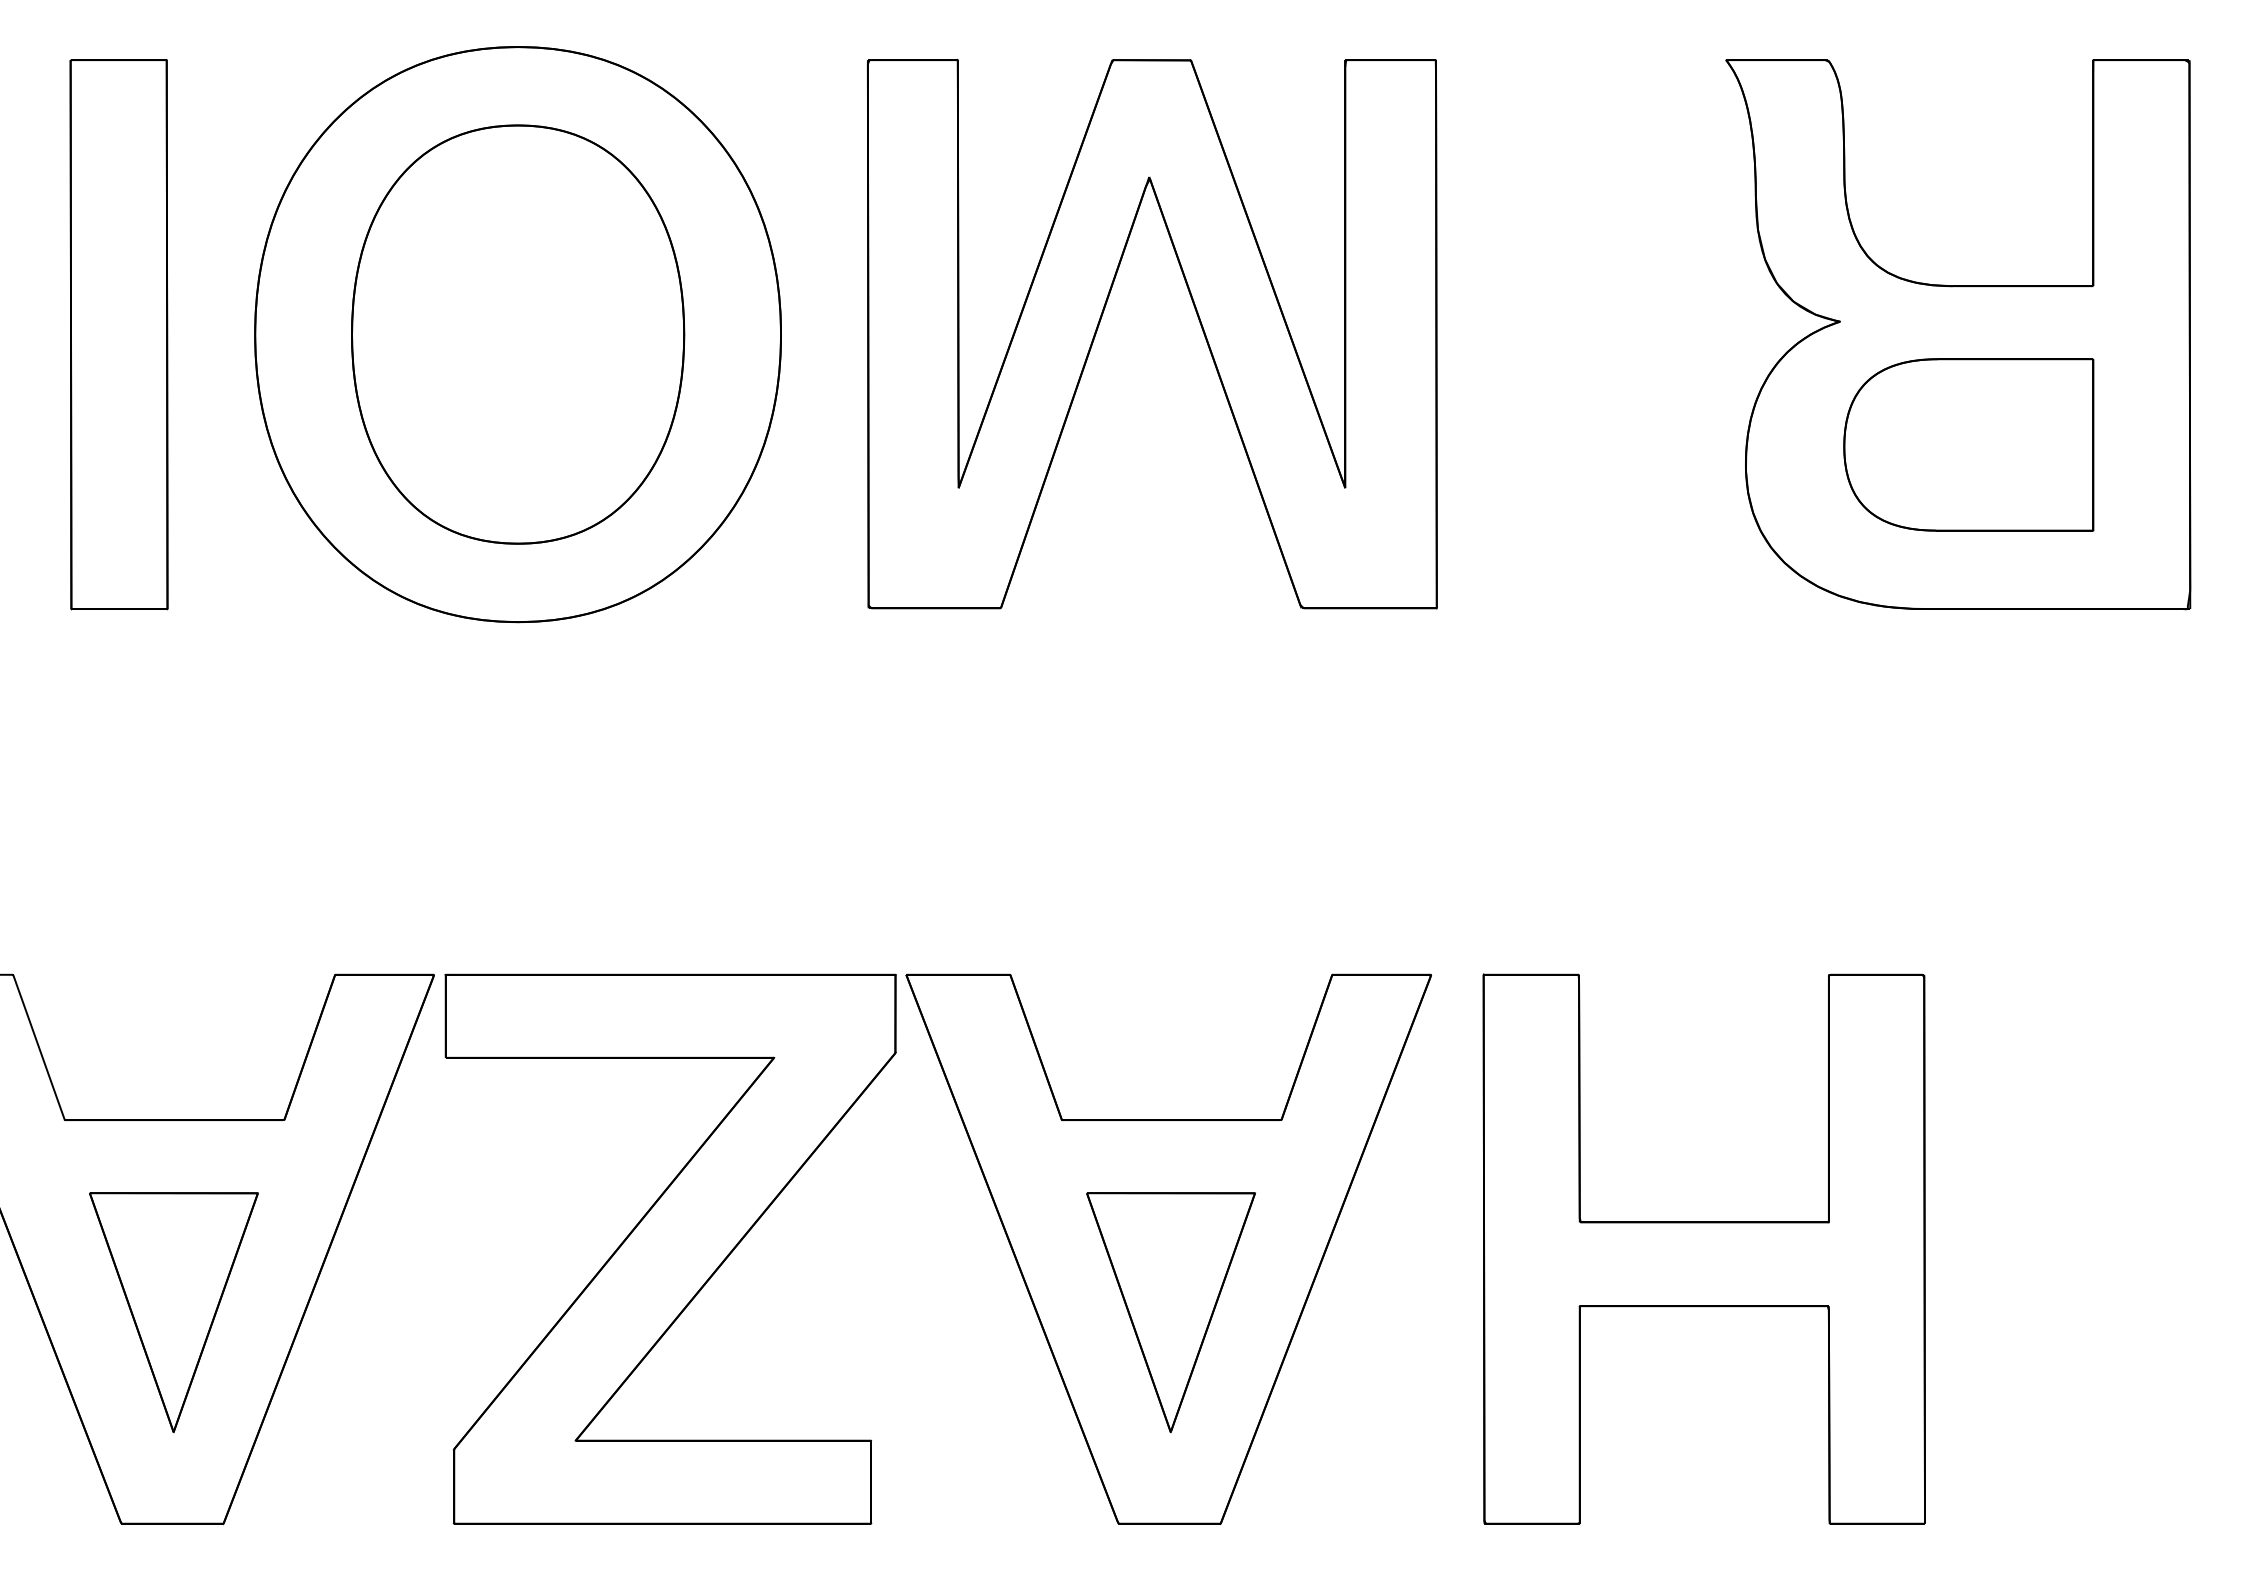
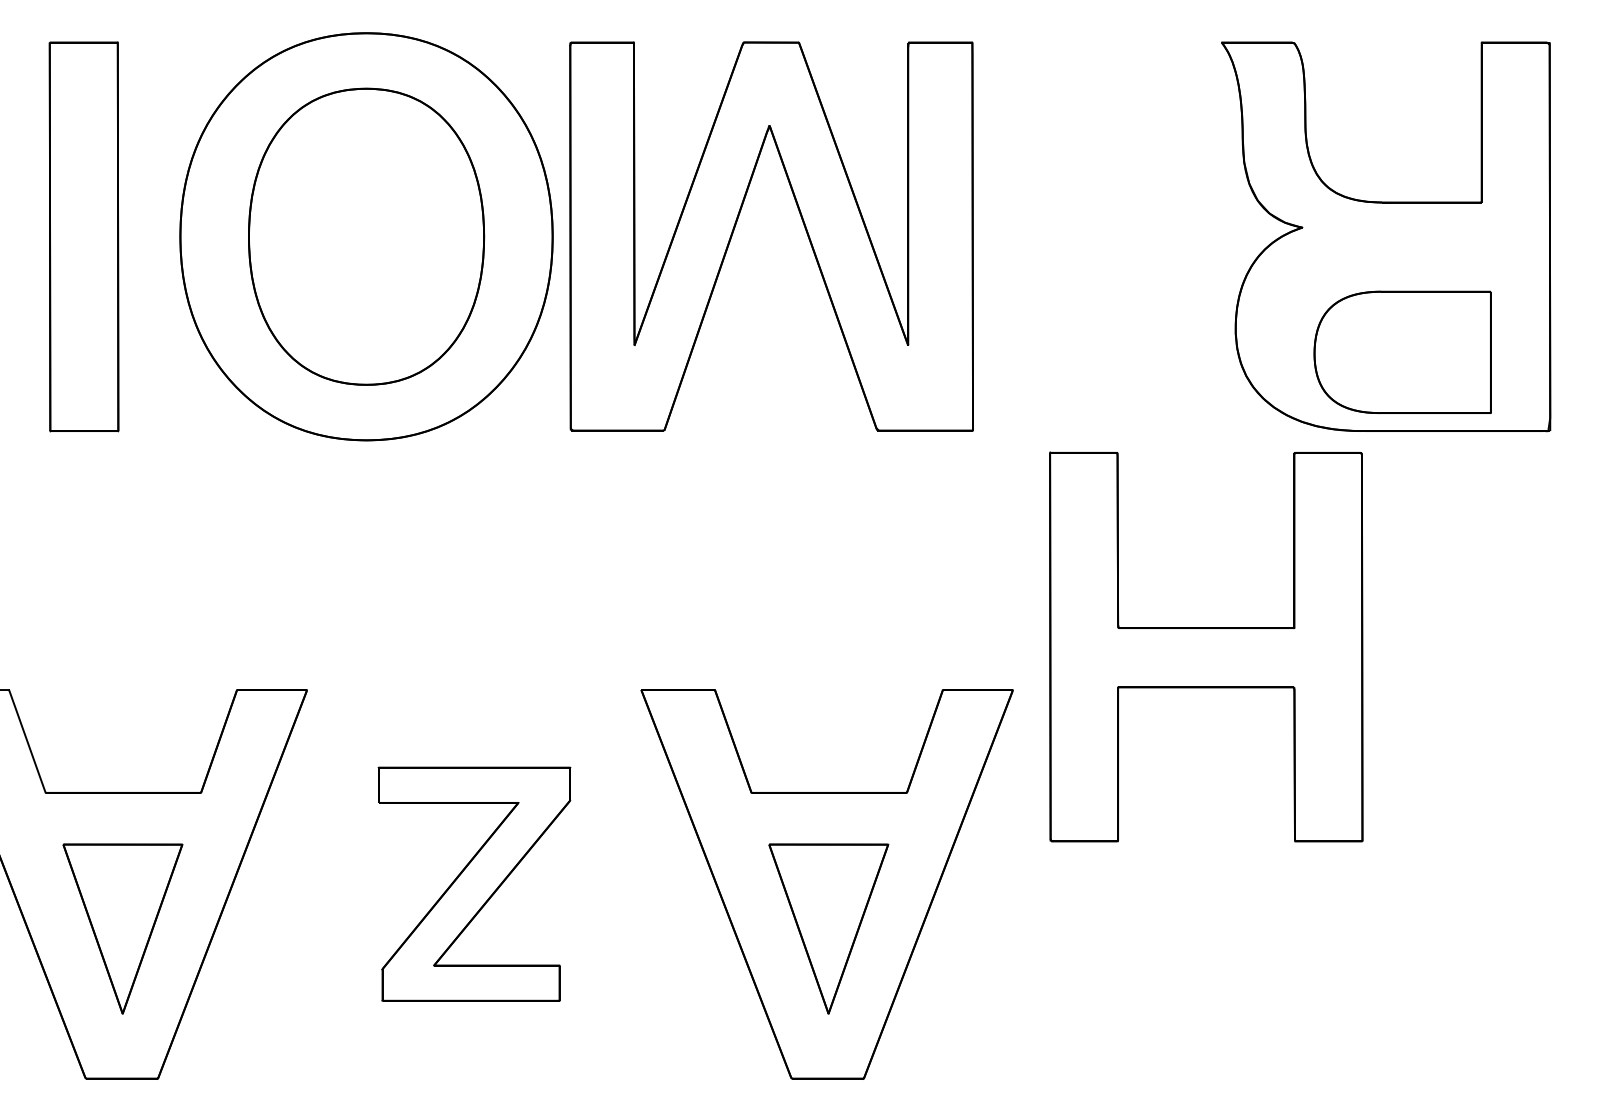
part: (1198, 320) -> (804, 226), moved
part: (1968, 444) -> (1402, 352), moved
part: (670, 1248) -> (474, 883), size x0.6
part: (1703, 1248) -> (1205, 646), moved

